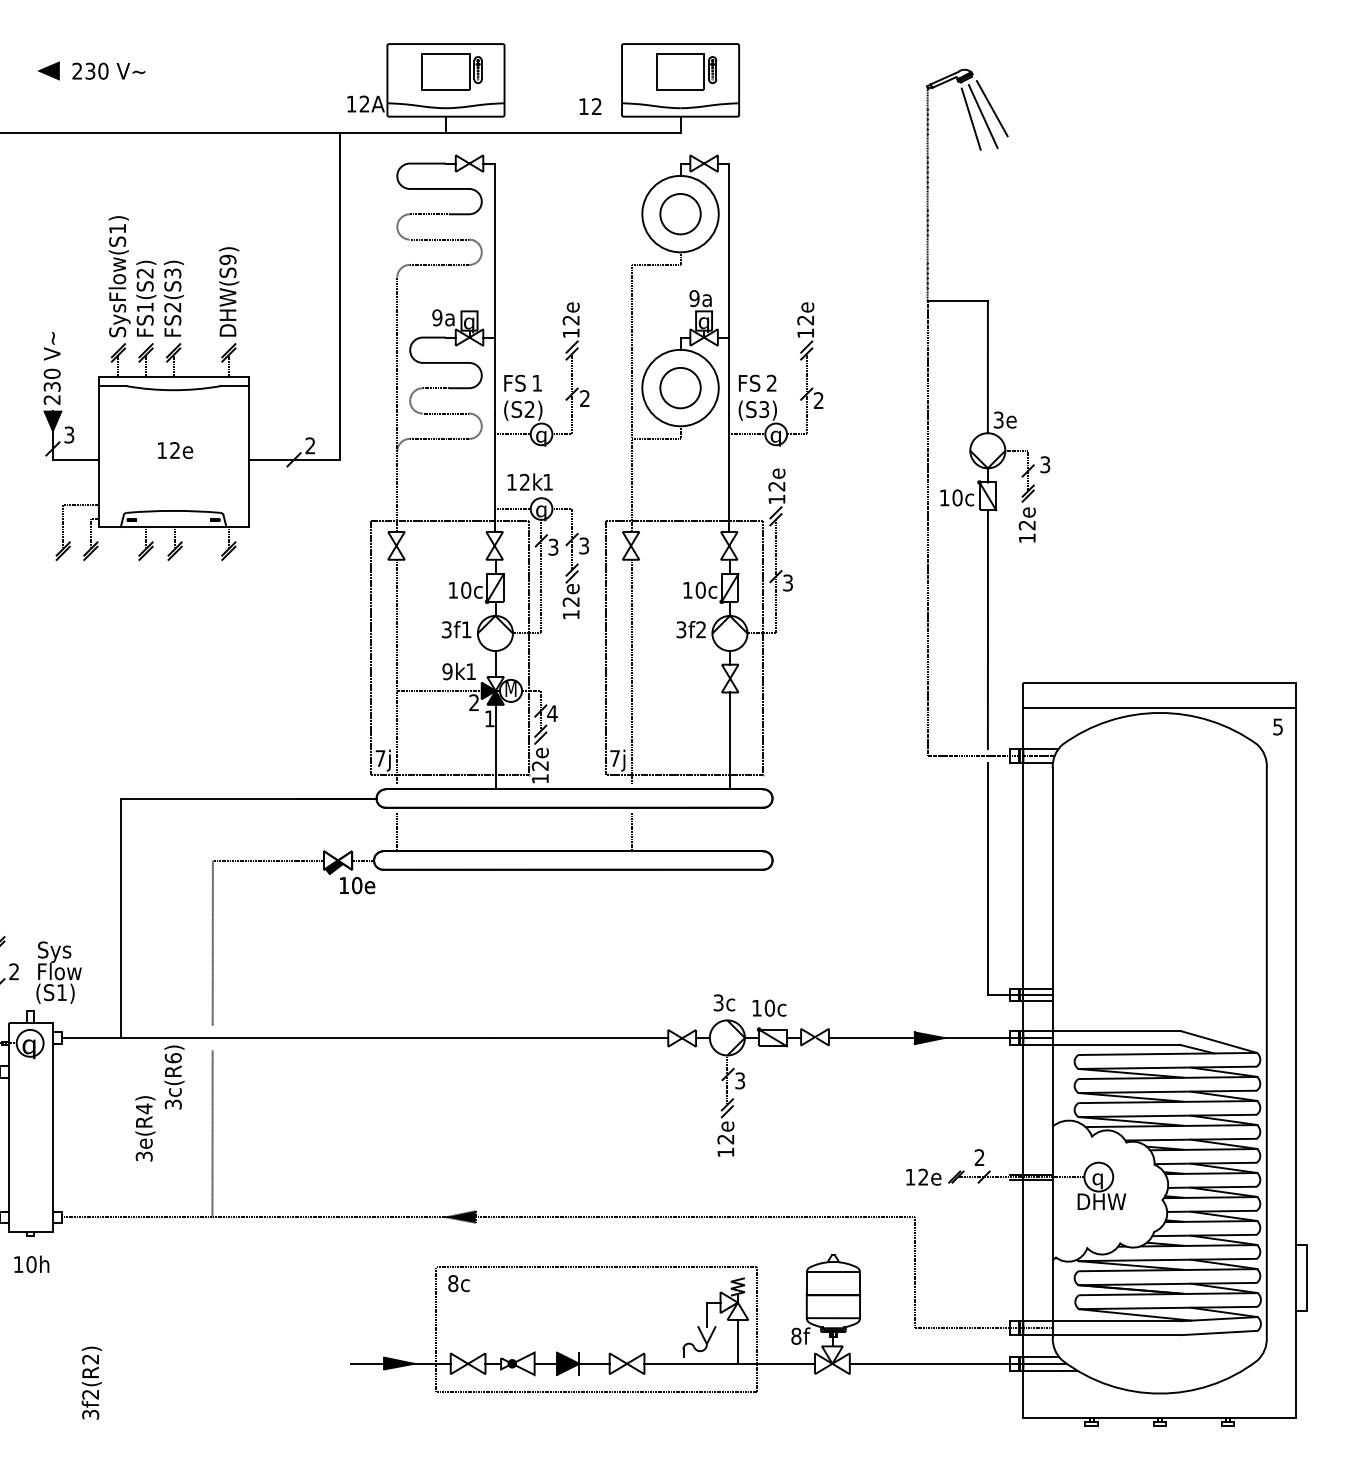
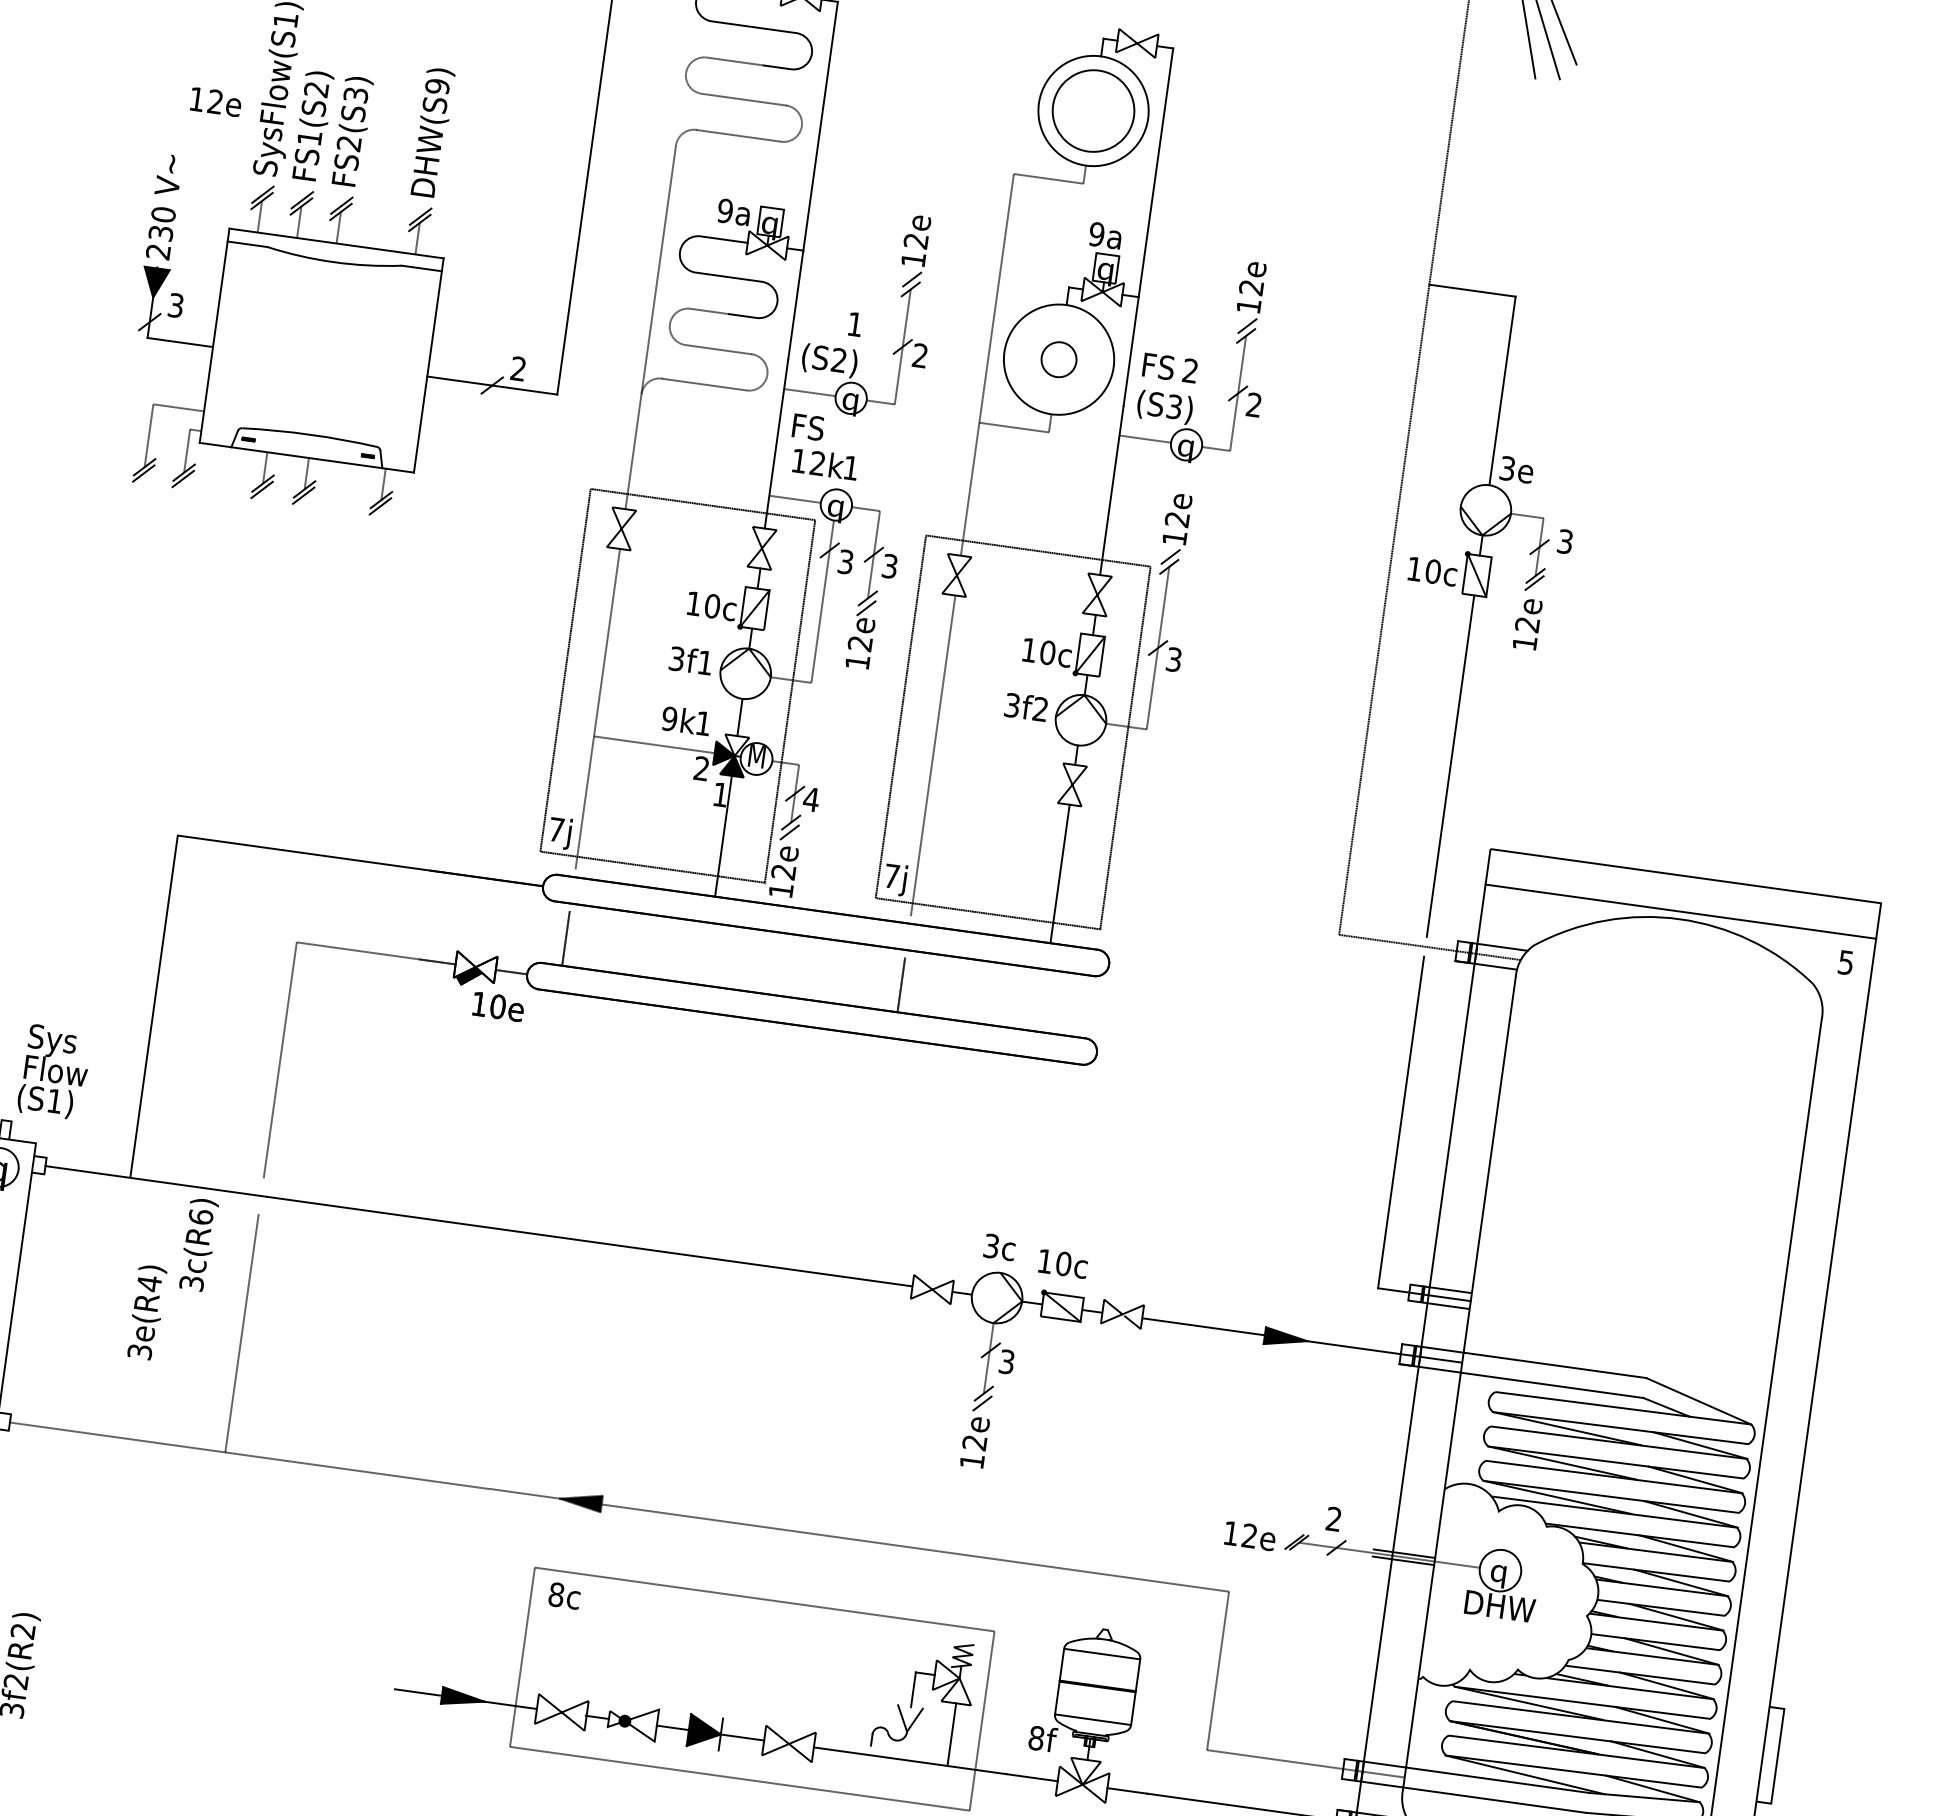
circle: (680, 213) -> (1093, 110), size x1.4
text: (514, 382) -> (807, 425), moved
circle: (680, 387) -> (1059, 358), size x0.6
text: (175, 450) -> (216, 101), moved

